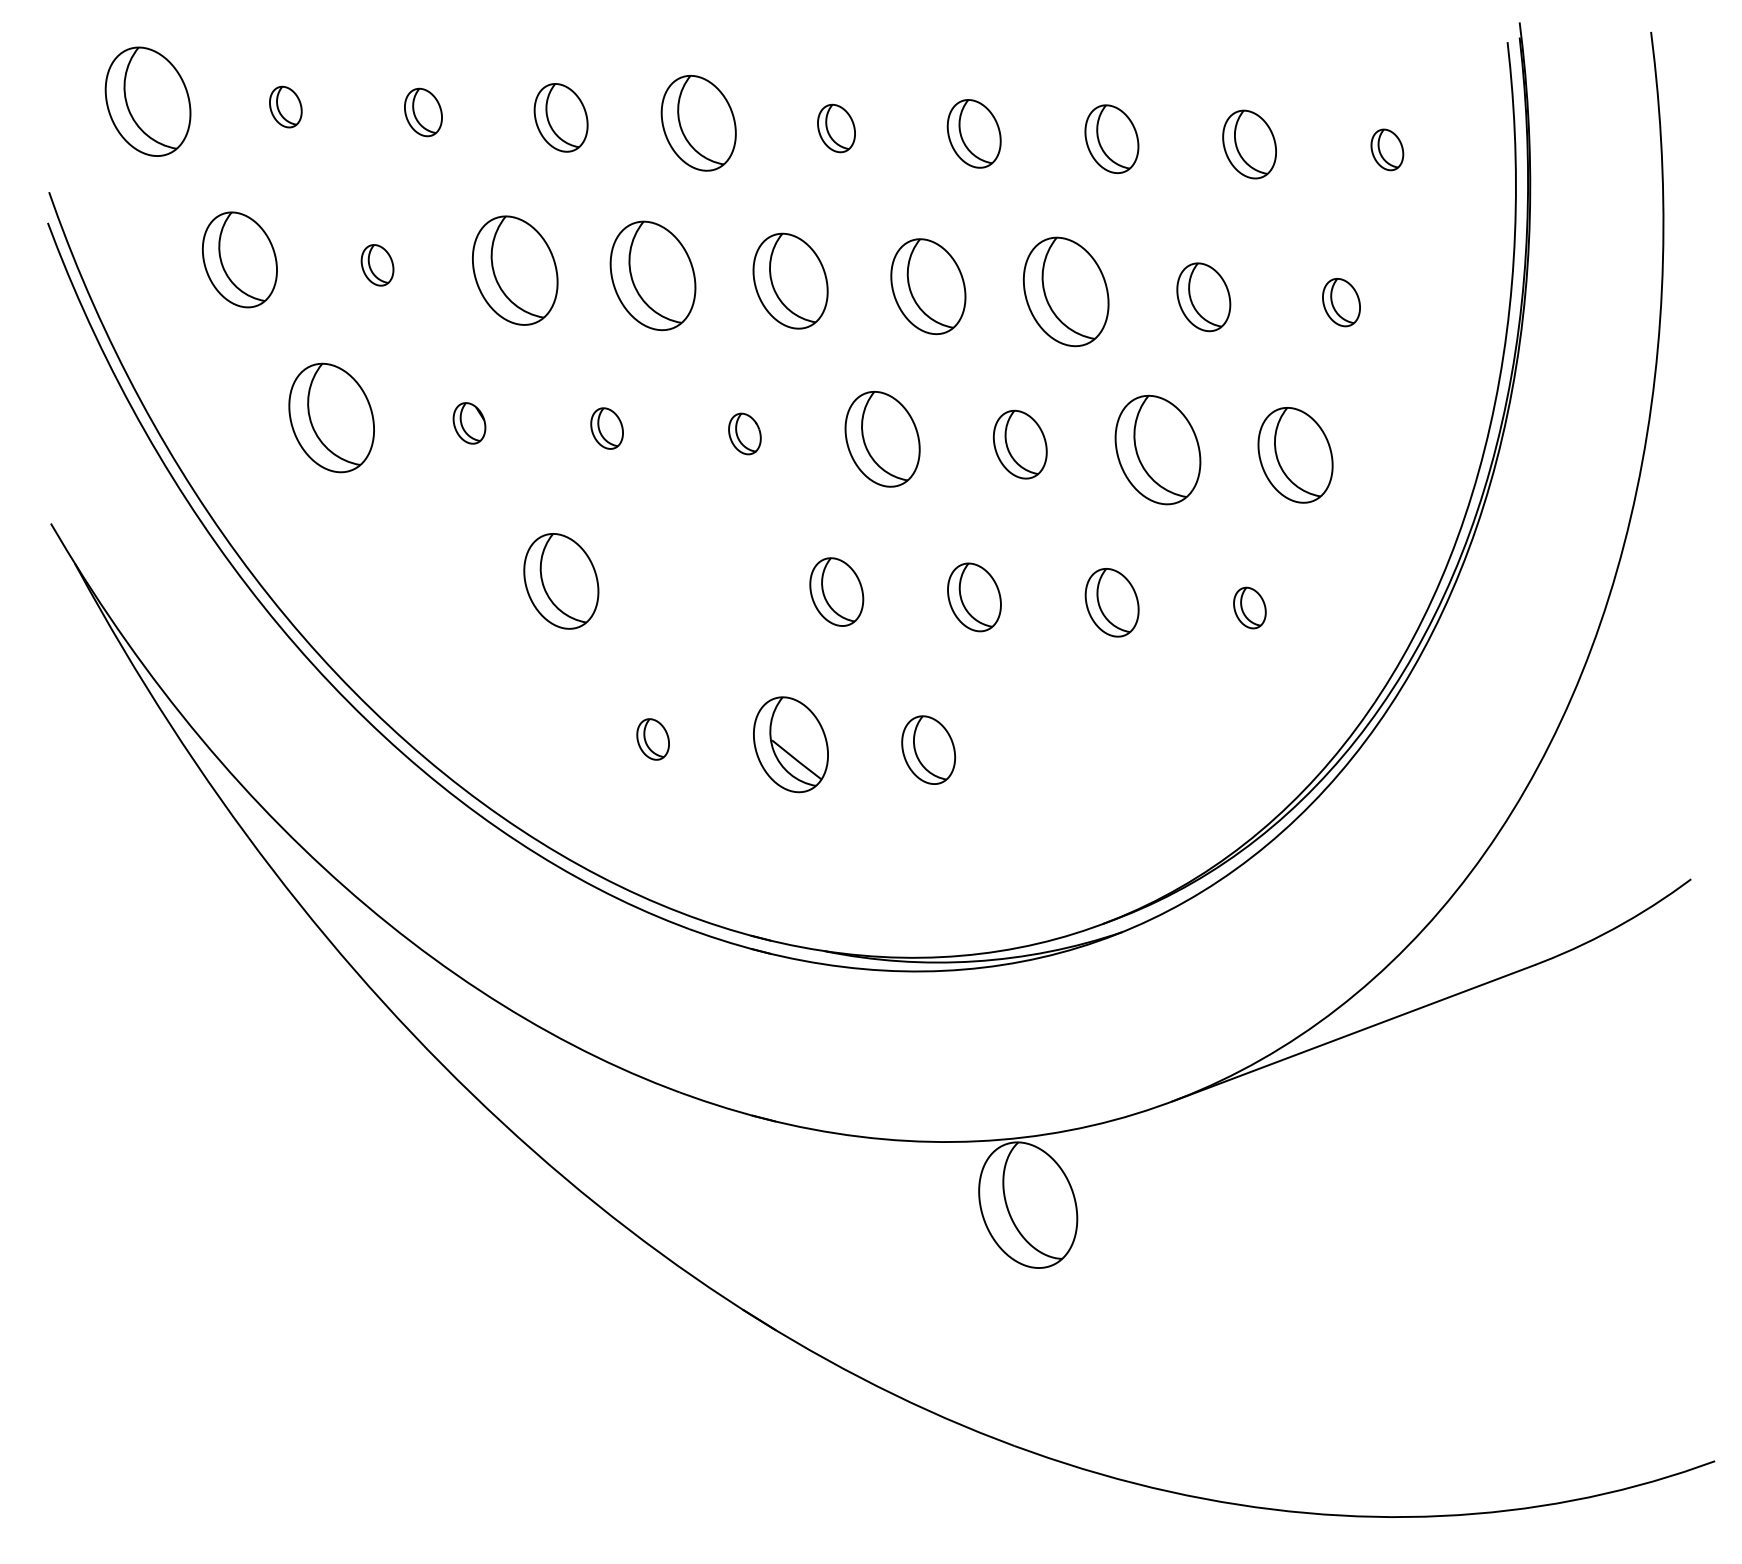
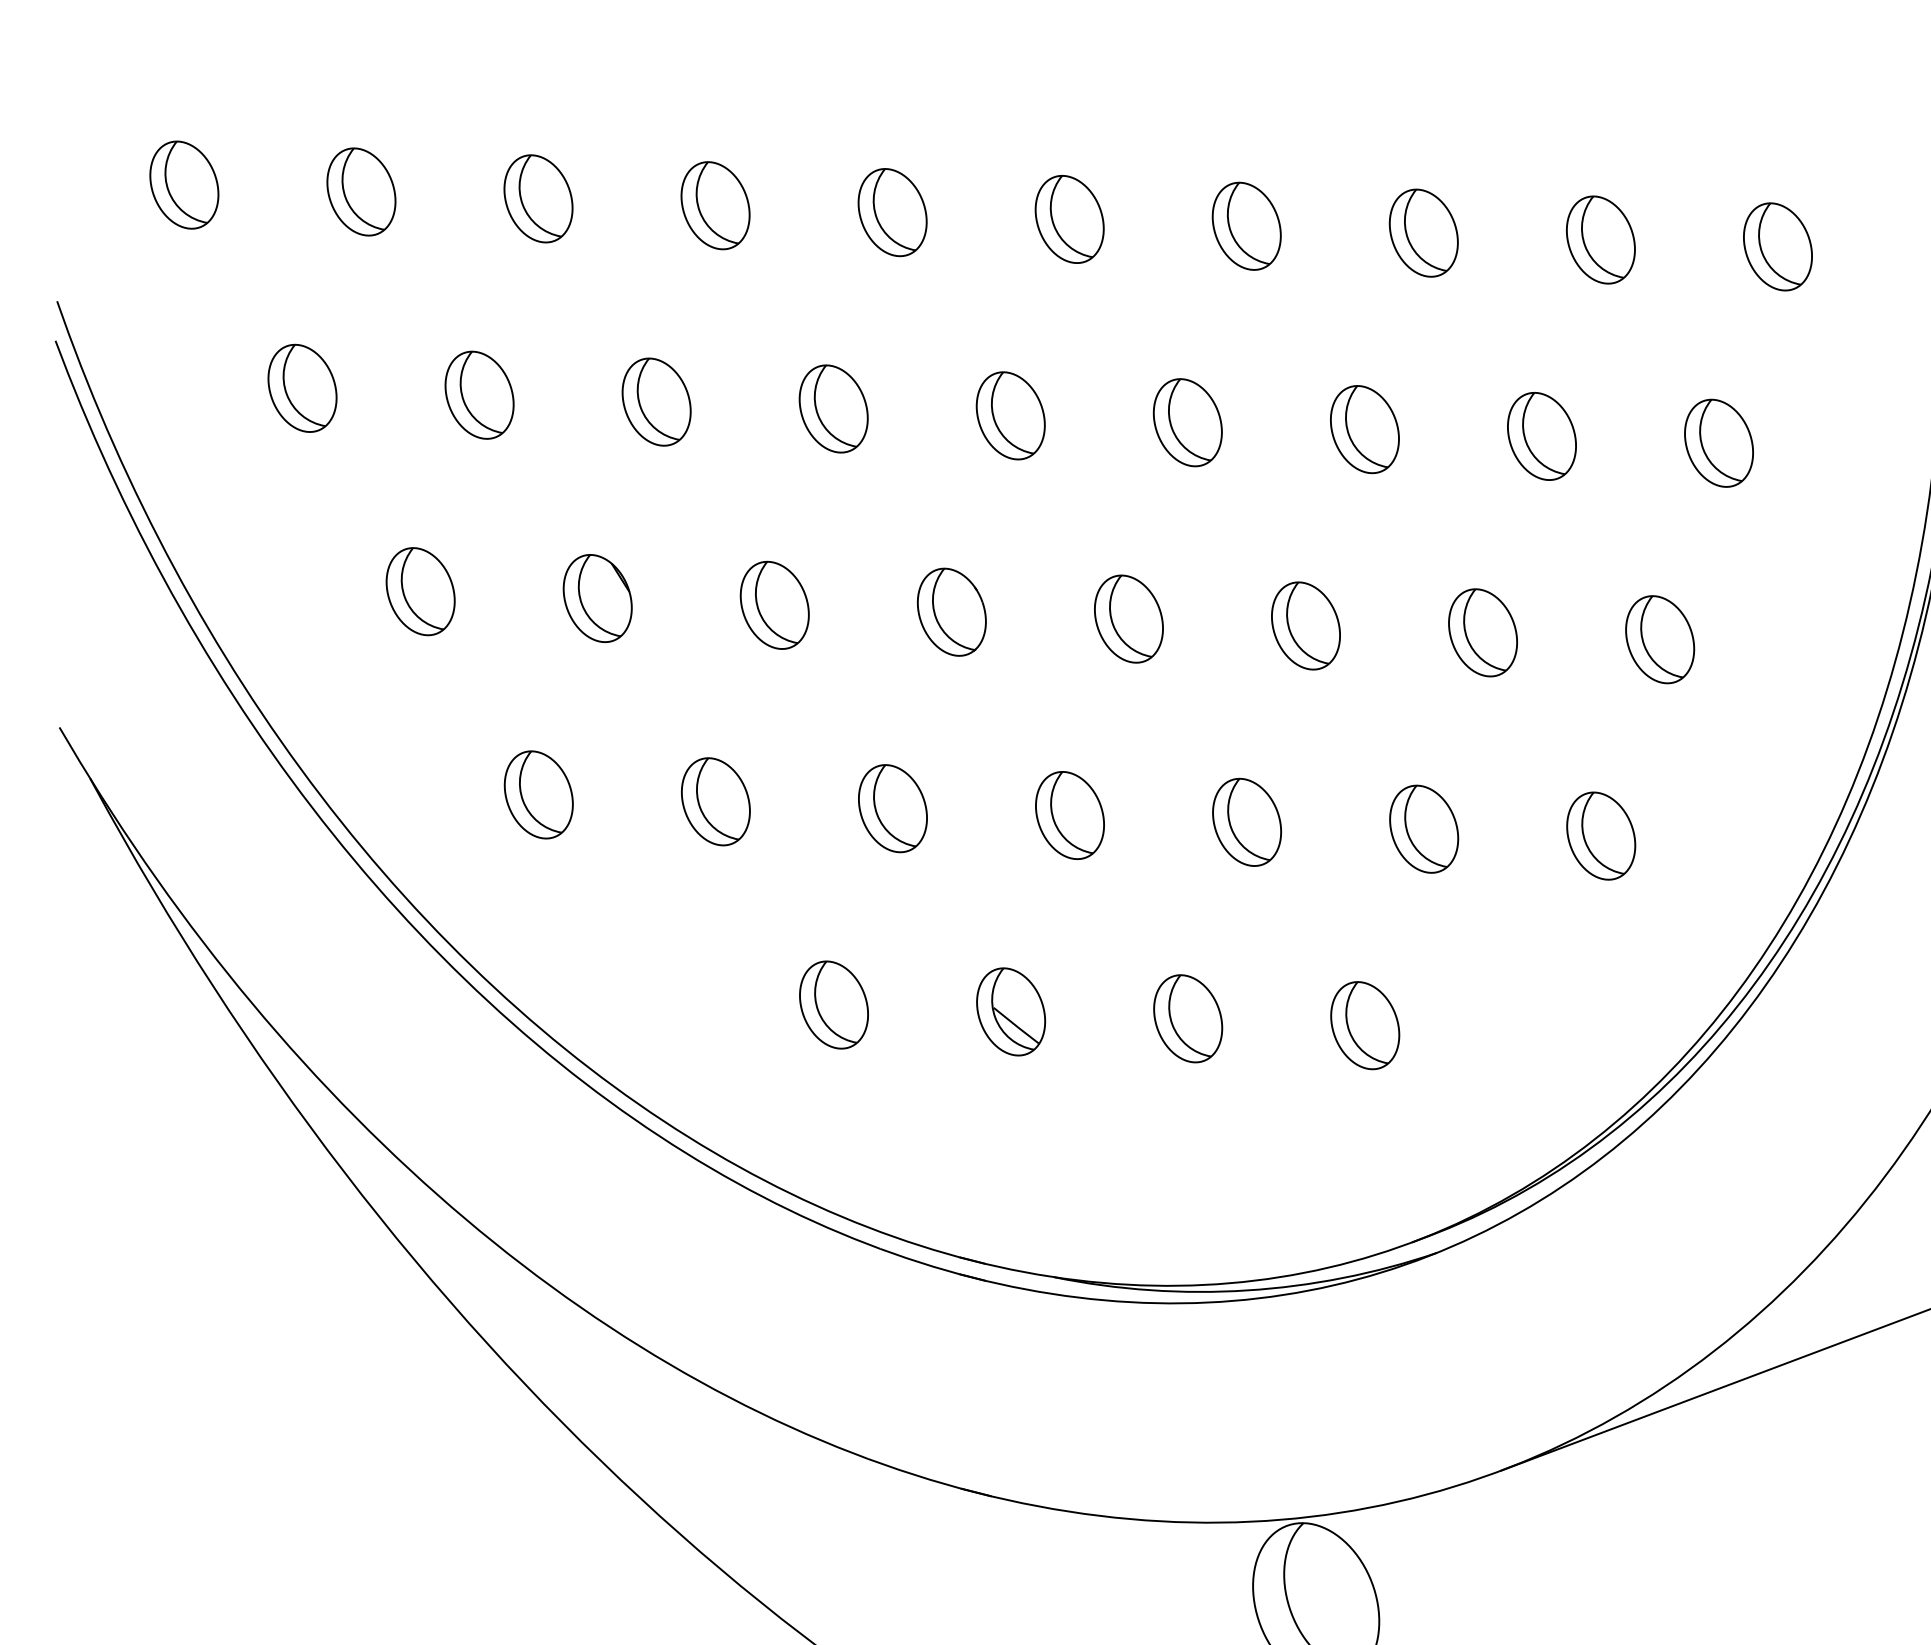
part: (147, 101) -> (183, 184), size x0.62
part: (285, 106) -> (361, 191), size x1.67
part: (423, 112) -> (538, 198), size x1.43
part: (698, 122) -> (892, 211), size x0.71
part: (836, 128) -> (1069, 219), size x1.43
part: (1387, 149) -> (1778, 246), size x1.67
part: (239, 259) -> (301, 387), size x0.71
part: (377, 265) -> (479, 395), size x1.67
part: (515, 270) -> (656, 401), size x0.62
part: (652, 275) -> (833, 408), size x0.62
part: (790, 281) -> (1010, 416), size x0.71
part: (928, 286) -> (1187, 422), size x0.71
part: (1065, 291) -> (1364, 428), size x0.62
part: (1341, 302) -> (1719, 443), size x1.43
part: (331, 417) -> (420, 591), size x0.62
part: (469, 423) -> (597, 598), size x1.67
part: (606, 428) -> (773, 605), size x1.67
part: (744, 433) -> (951, 611), size x1.67
part: (882, 439) -> (1128, 619), size x0.71
part: (1157, 449) -> (1482, 632), size x0.62
part: (1295, 455) -> (1659, 639), size x0.71
part: (423, 575) -> (538, 794), added
part: (561, 581) -> (716, 801), size x0.71
part: (698, 586) -> (892, 808), added
part: (1249, 607) -> (1600, 835), size x1.67
part: (652, 739) -> (833, 1005), size x1.67
part: (790, 744) -> (1010, 1011), size x0.71
part: (1066, 755) -> (1365, 1025), added

